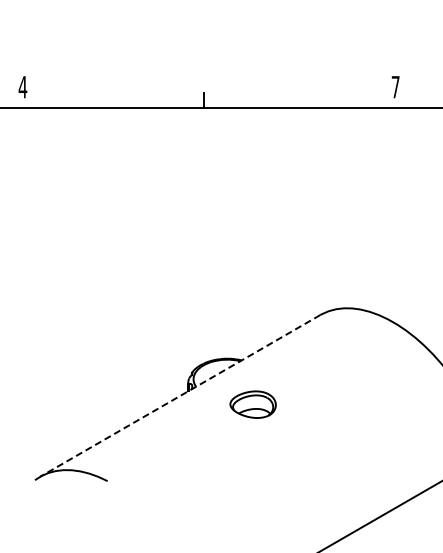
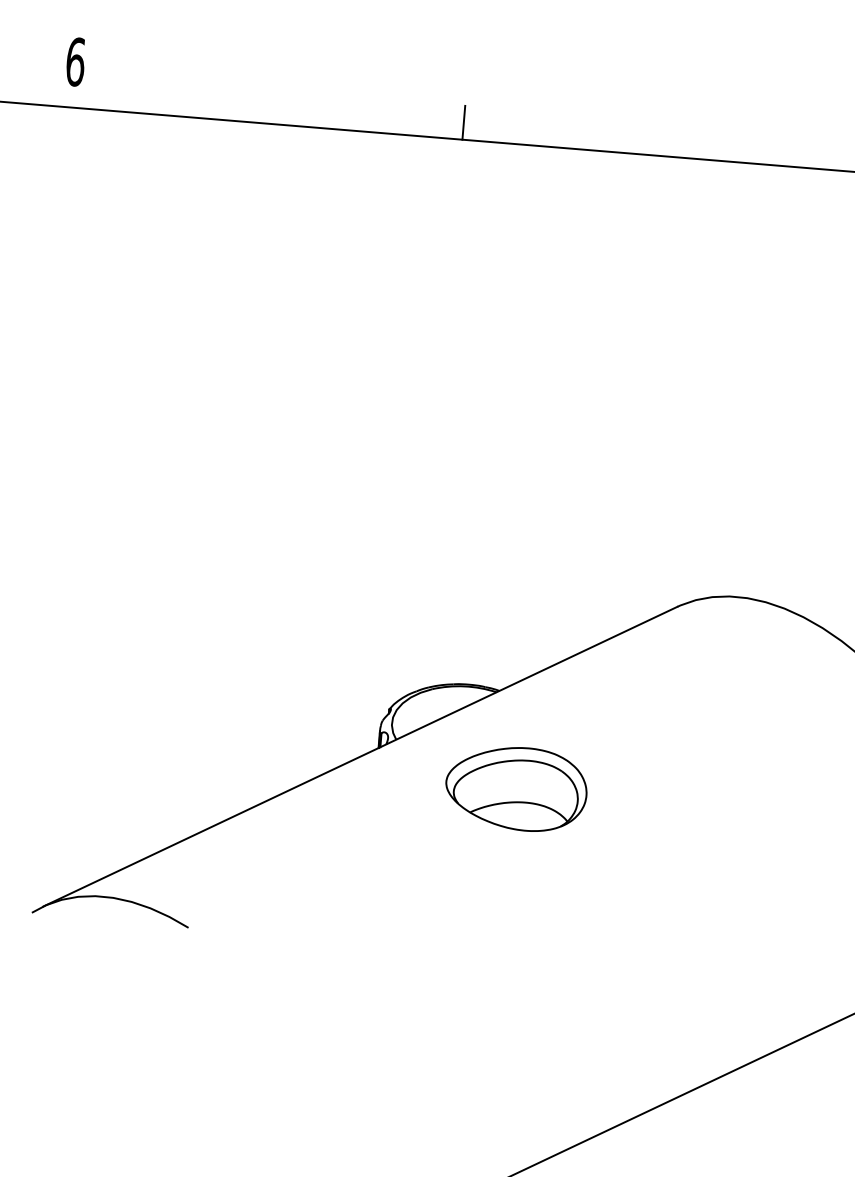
text: (22, 86) -> (74, 60), 4 -> 6
line: (180, 395) -> (361, 755), dashed -> solid
part: (252, 404) -> (514, 787), size x1.43

